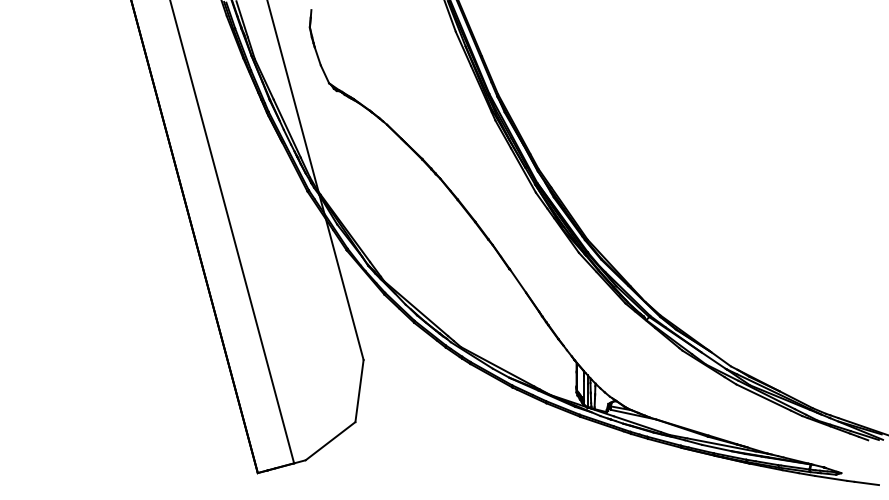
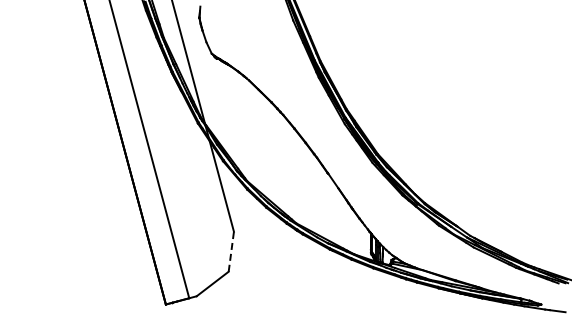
line: (359, 390) -> (231, 251), solid -> dashed

